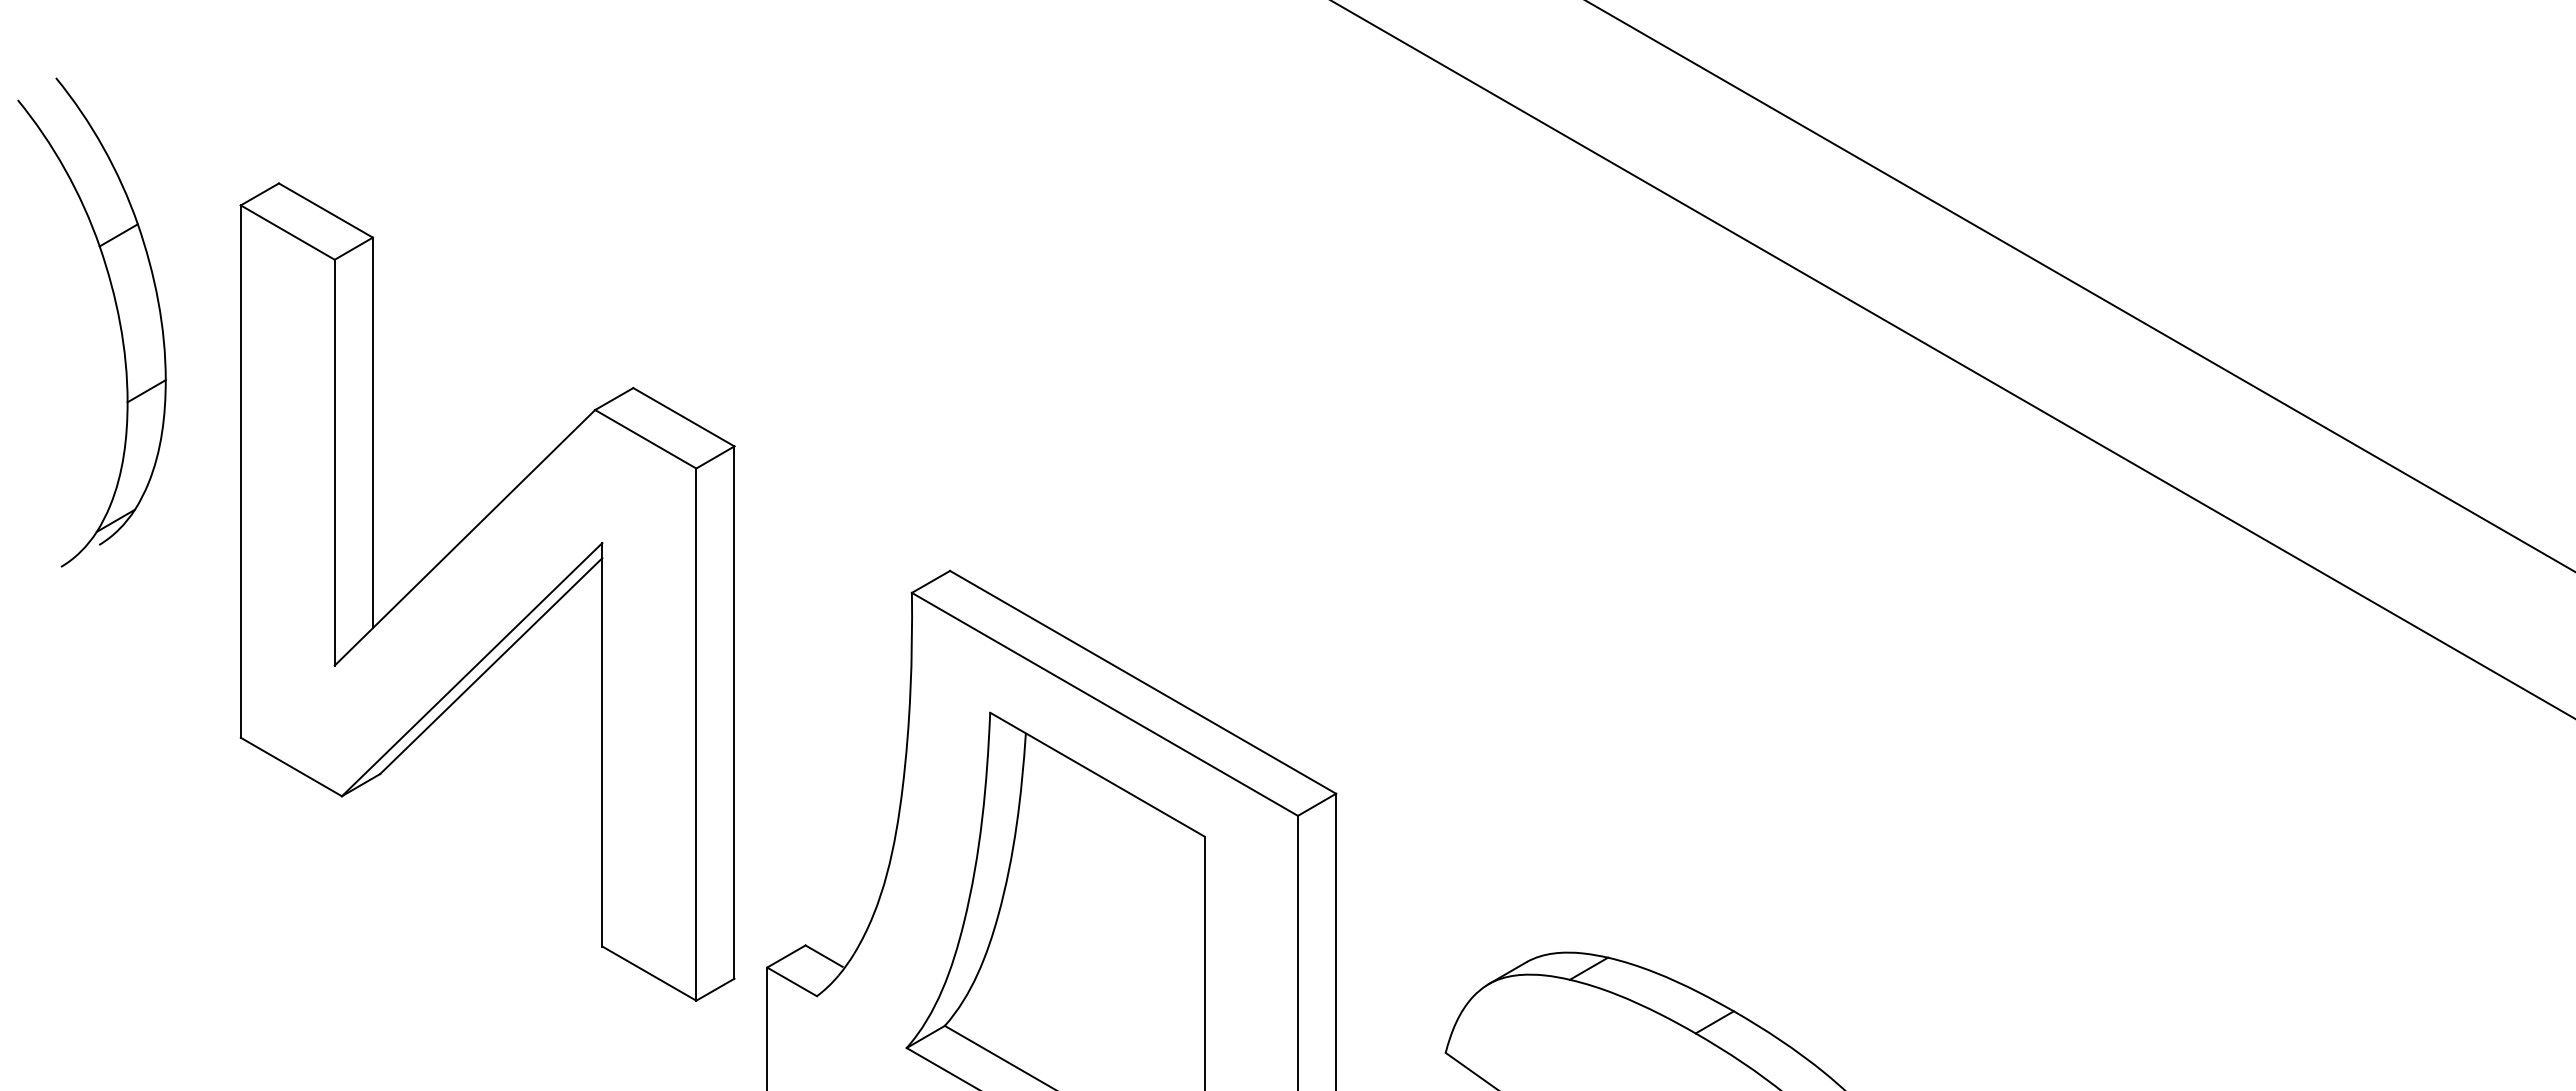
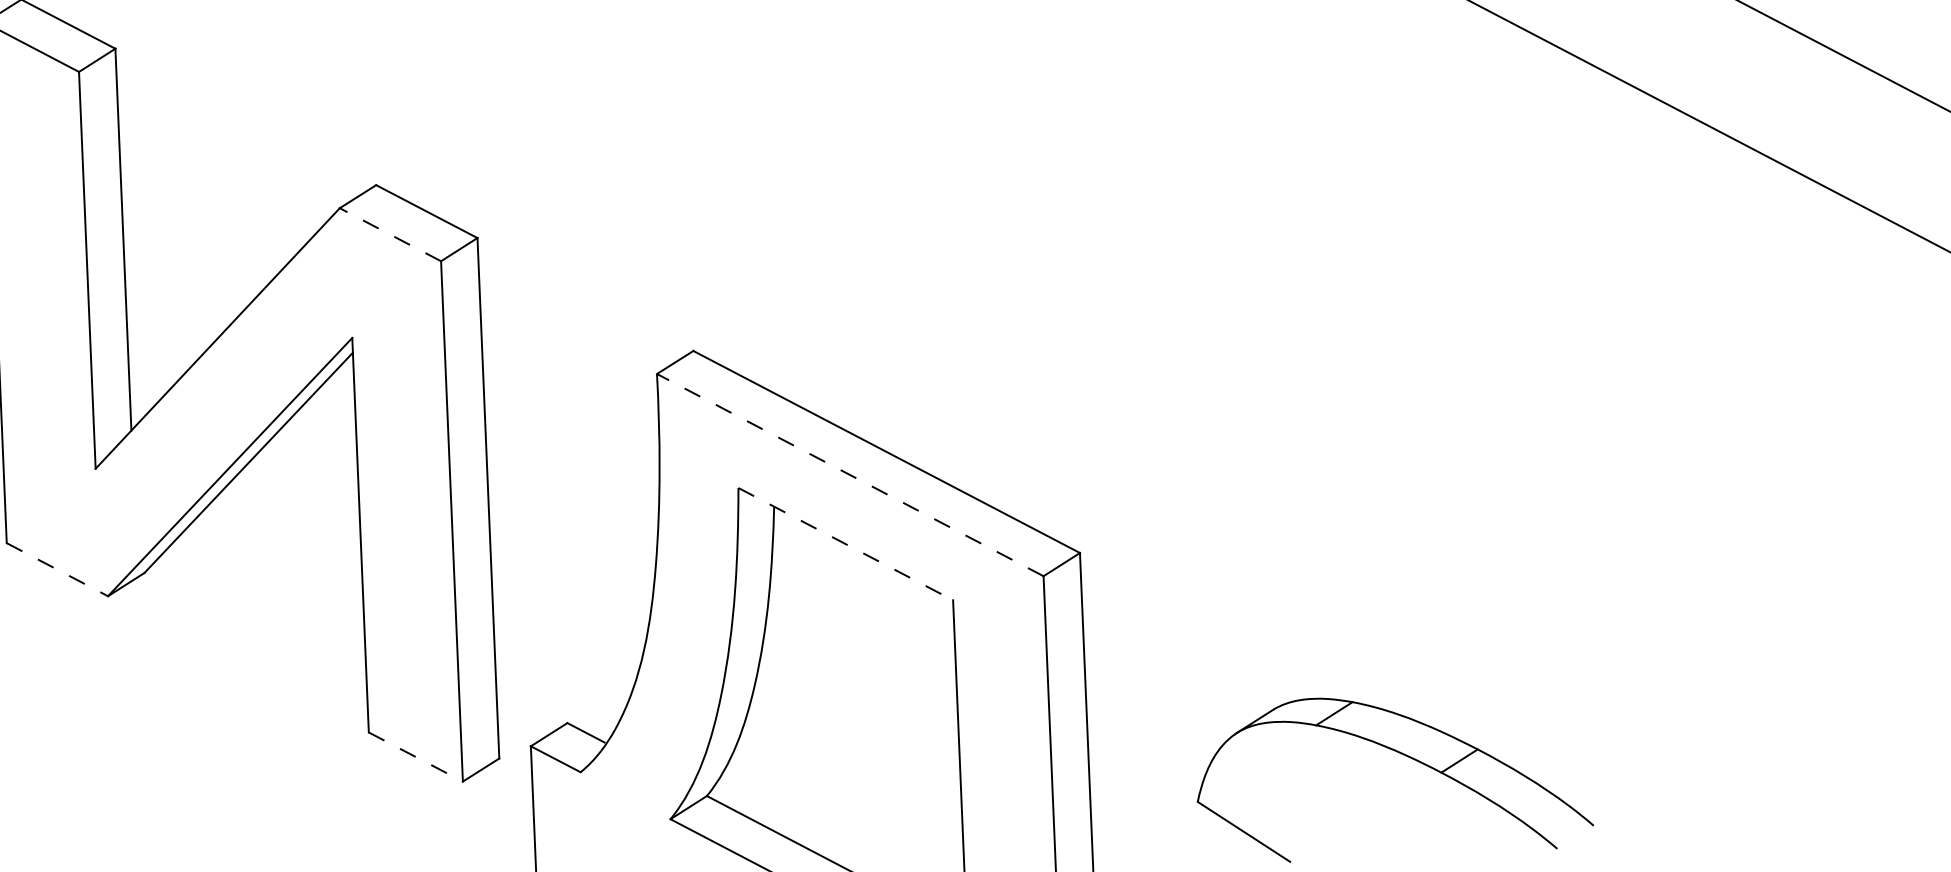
line: (645, 439) -> (390, 234), solid -> dashed
line: (1104, 704) -> (849, 475), solid -> dashed
line: (291, 767) -> (57, 570), solid -> dashed
line: (1097, 774) -> (845, 543), solid -> dashed
line: (649, 973) -> (416, 756), solid -> dashed

